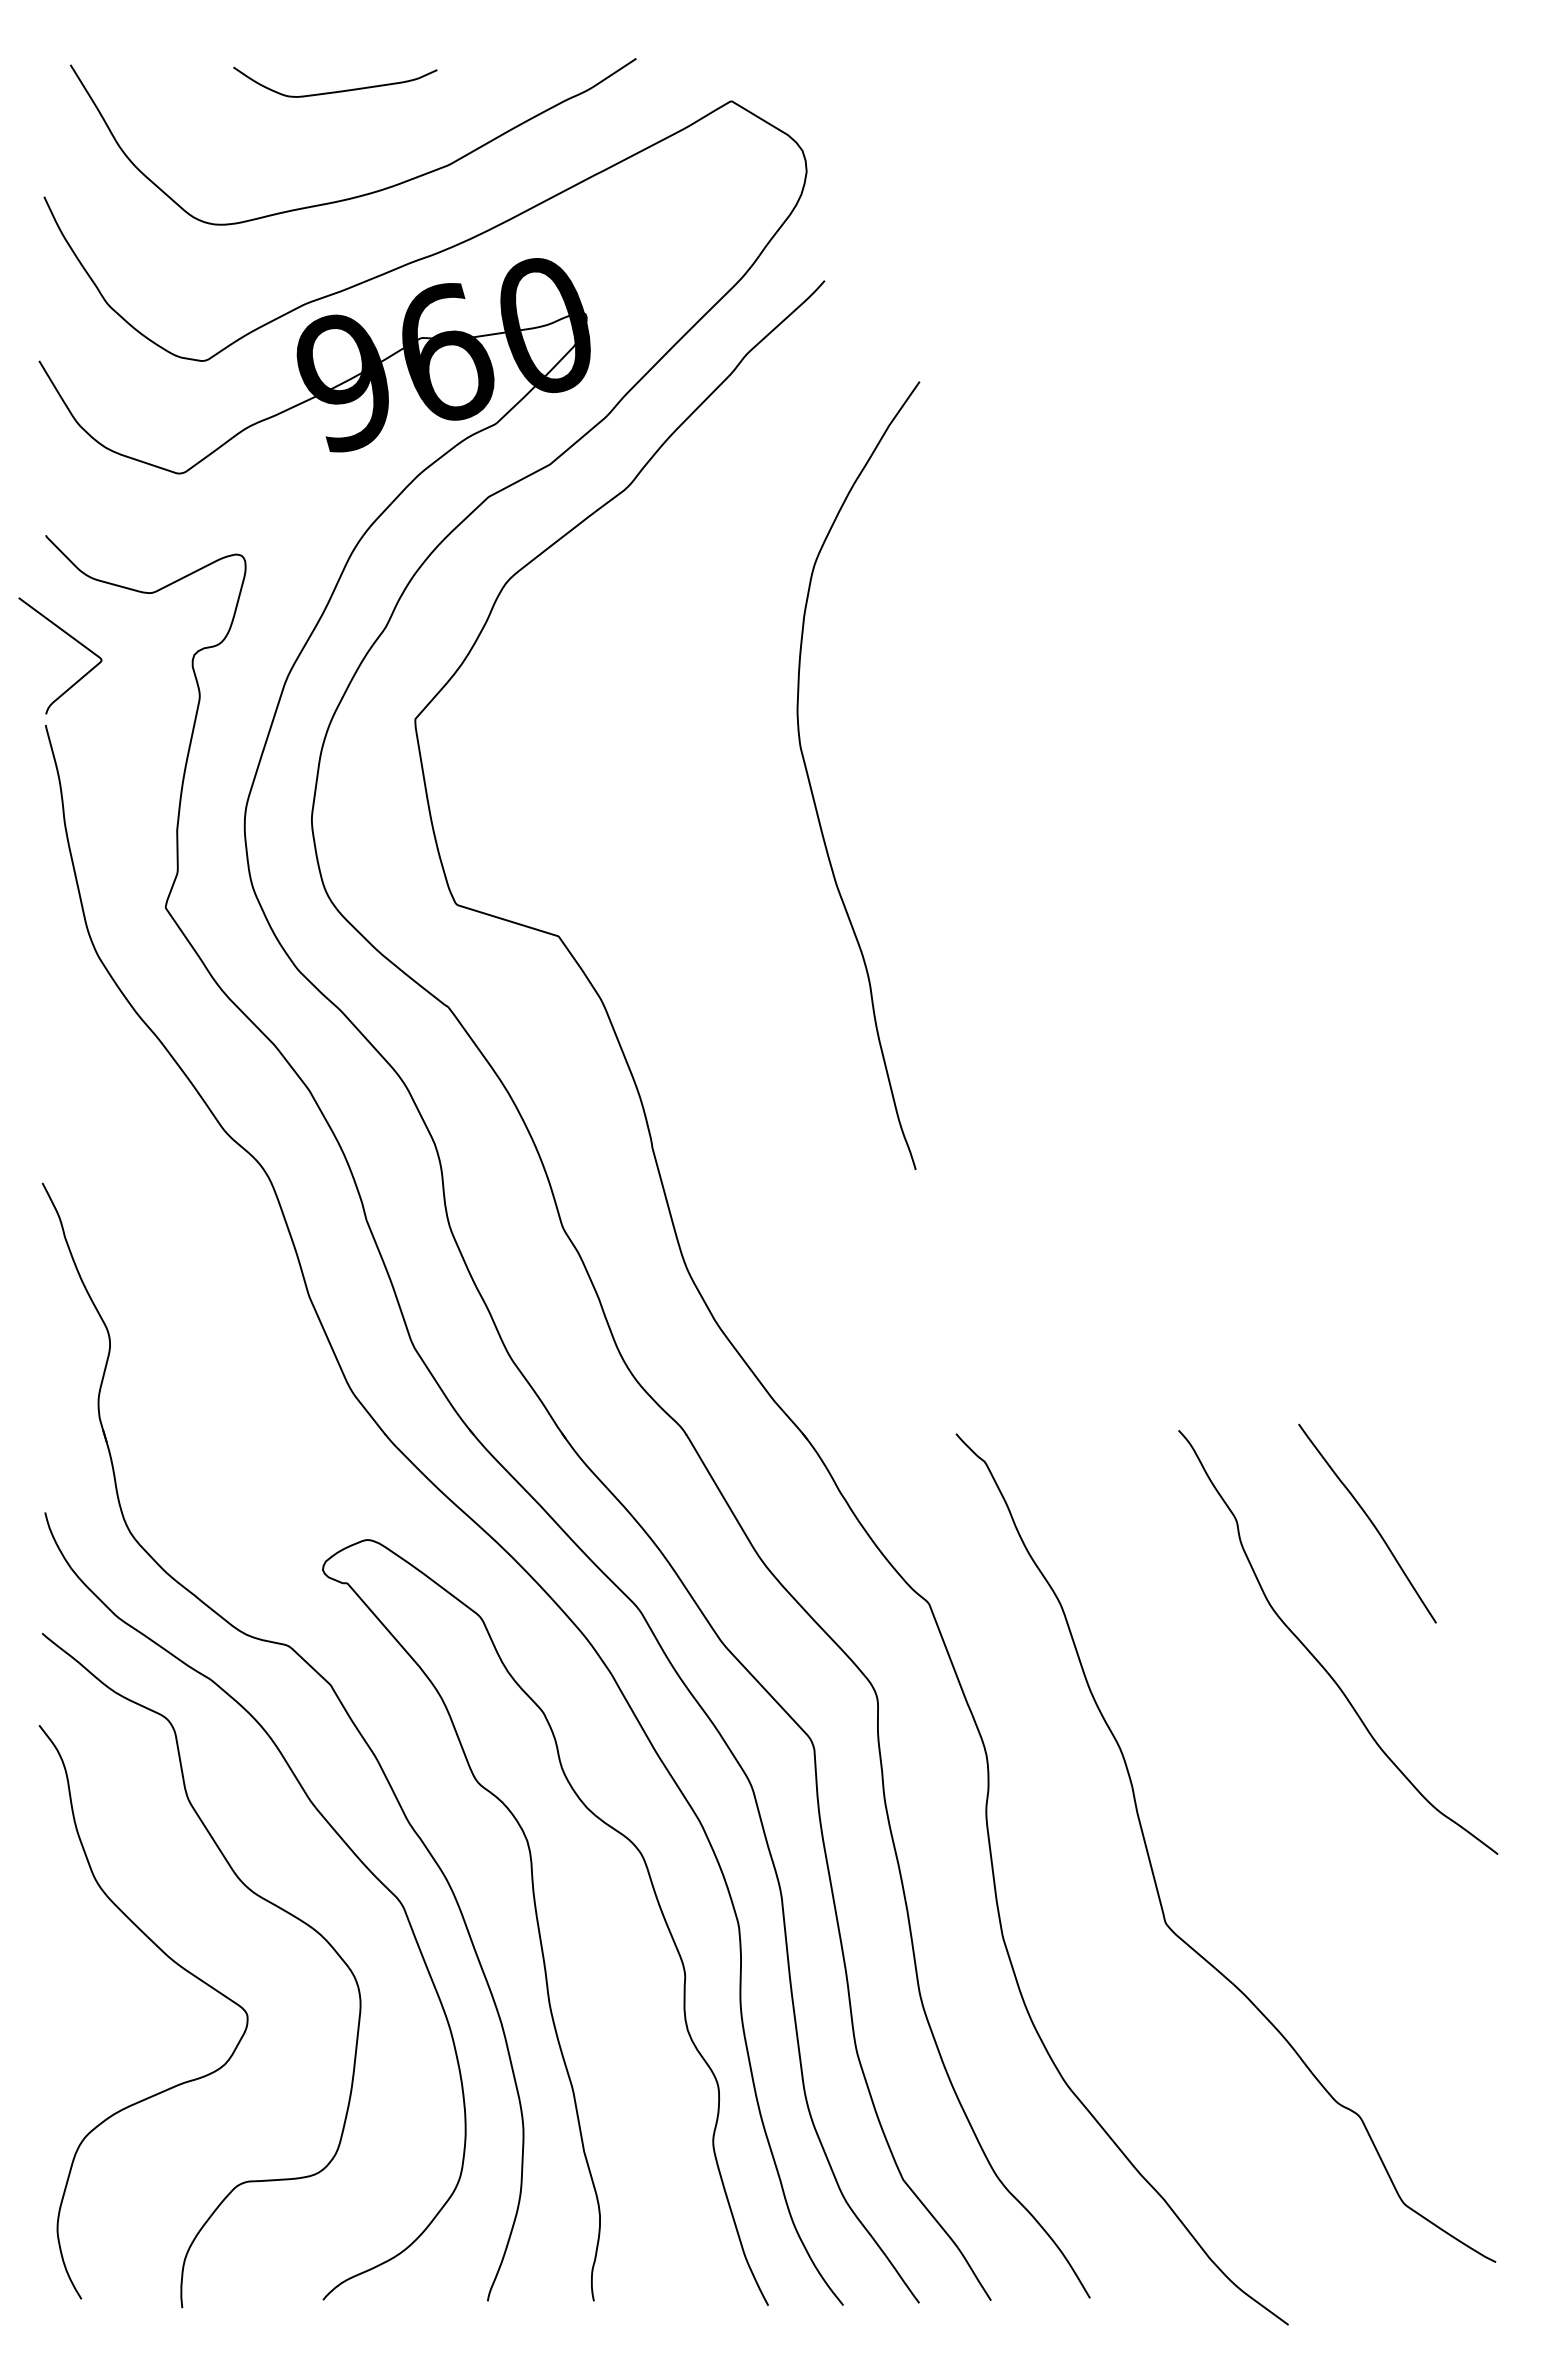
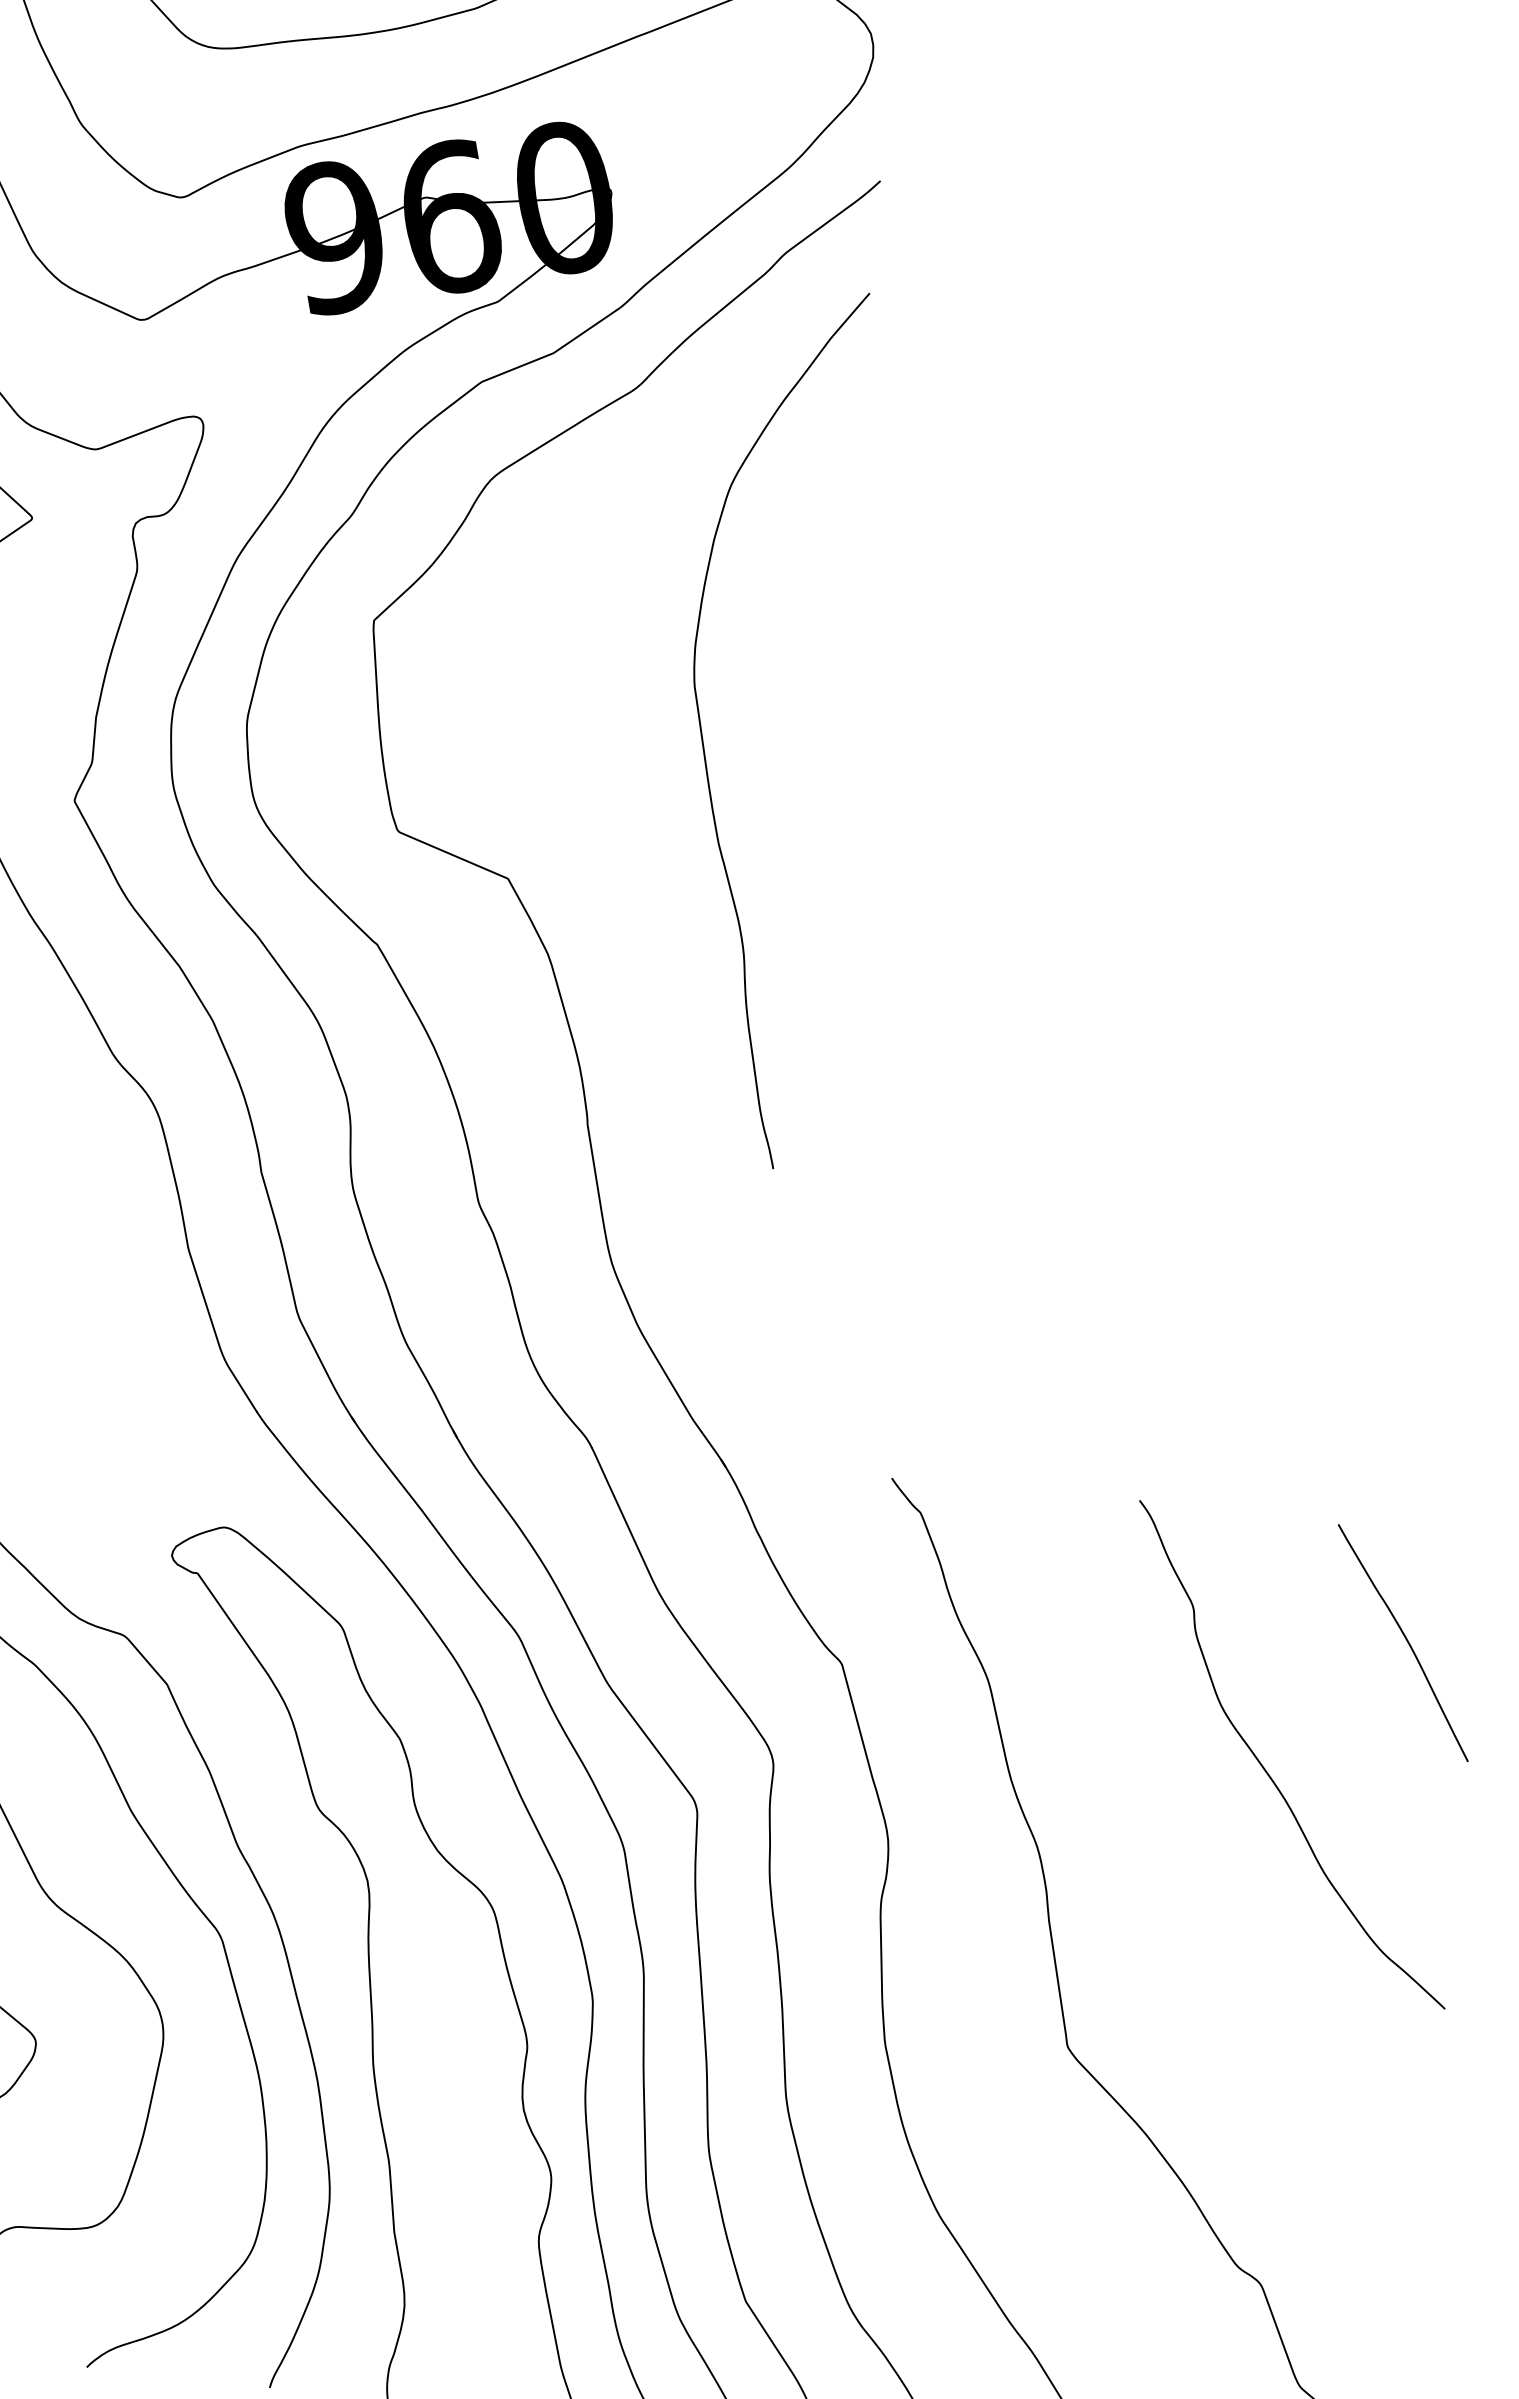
curve: (811, 785) -> (702, 729), moved
curve: (1370, 1522) -> (1406, 1642), moved

